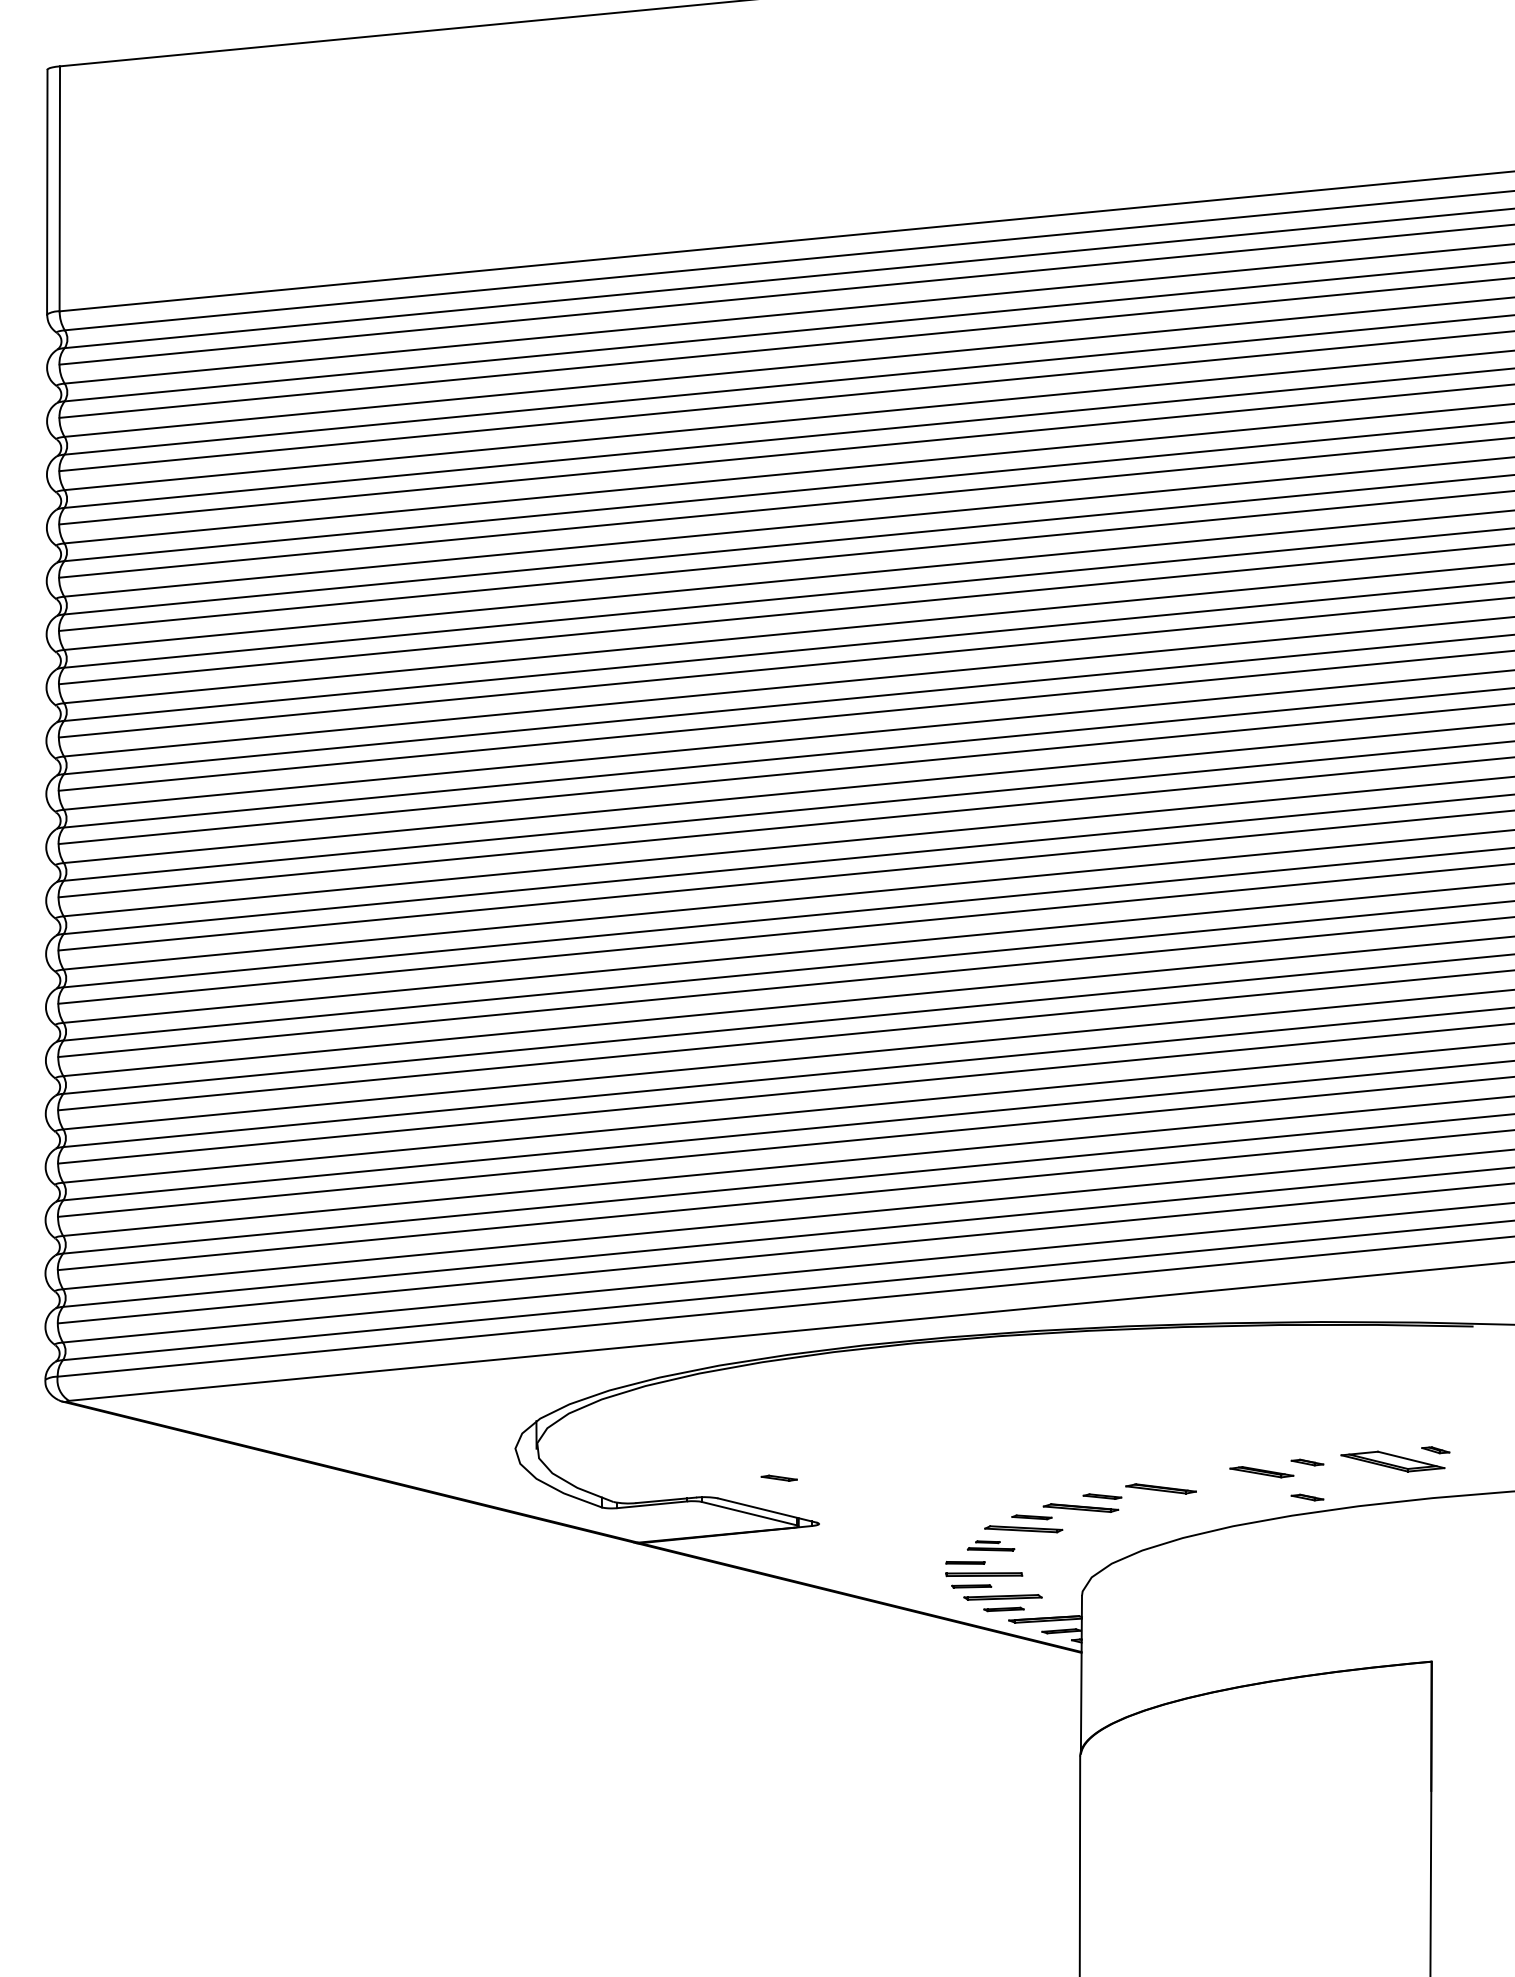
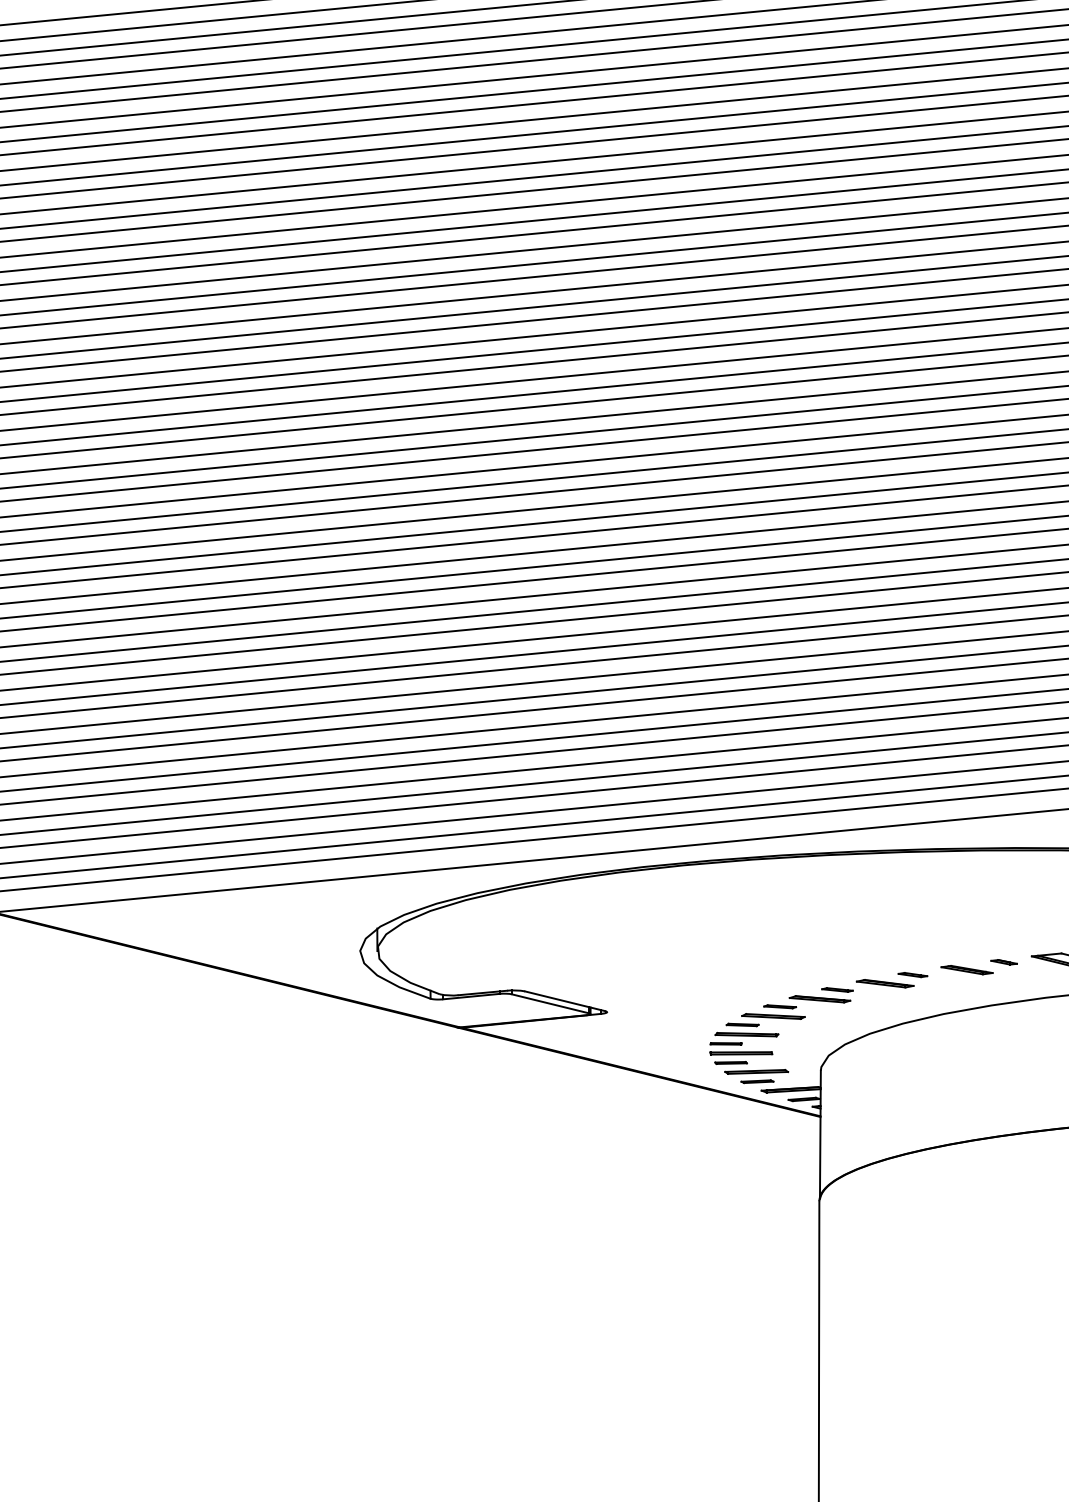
part: (778, 1477) -> (912, 974), moved
part: (1307, 1497) -> (1004, 990), removed
part: (990, 1545) -> (746, 1029), size x1.67

